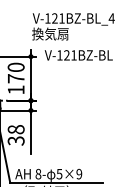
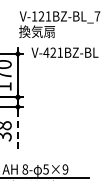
text: (111, 18) -> (97, 16), V-121BZ-BL_4 -> V-121BZ-BL_7
text: (59, 55) -> (46, 52), V-121BZ-BL -> V-421BZ-BL
line: (30, 134) -> (17, 130), solid -> dashed

